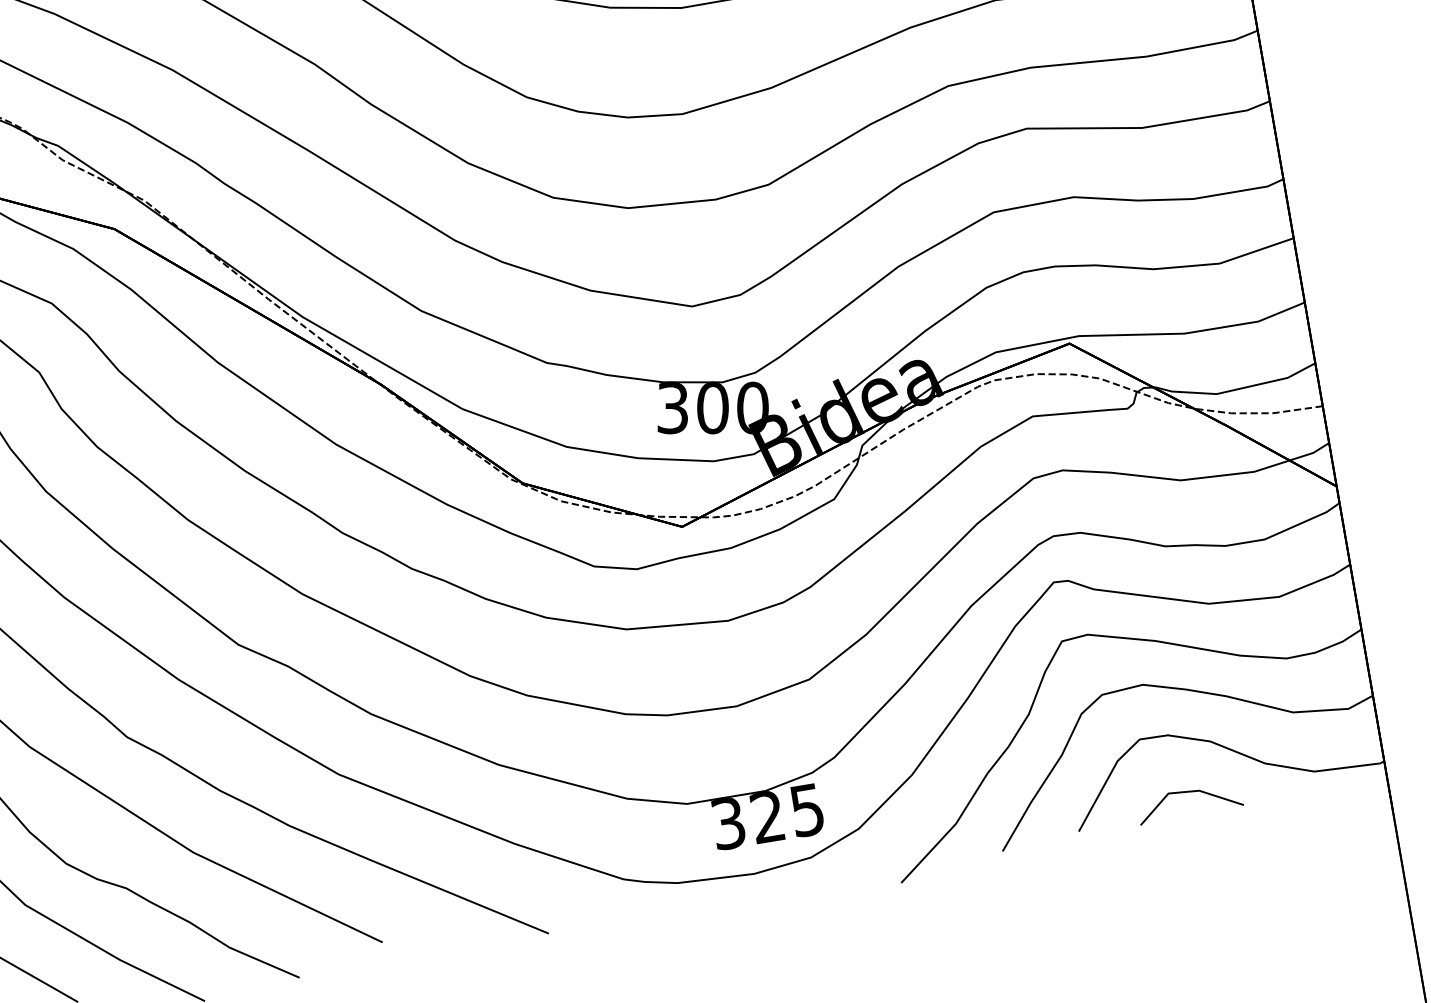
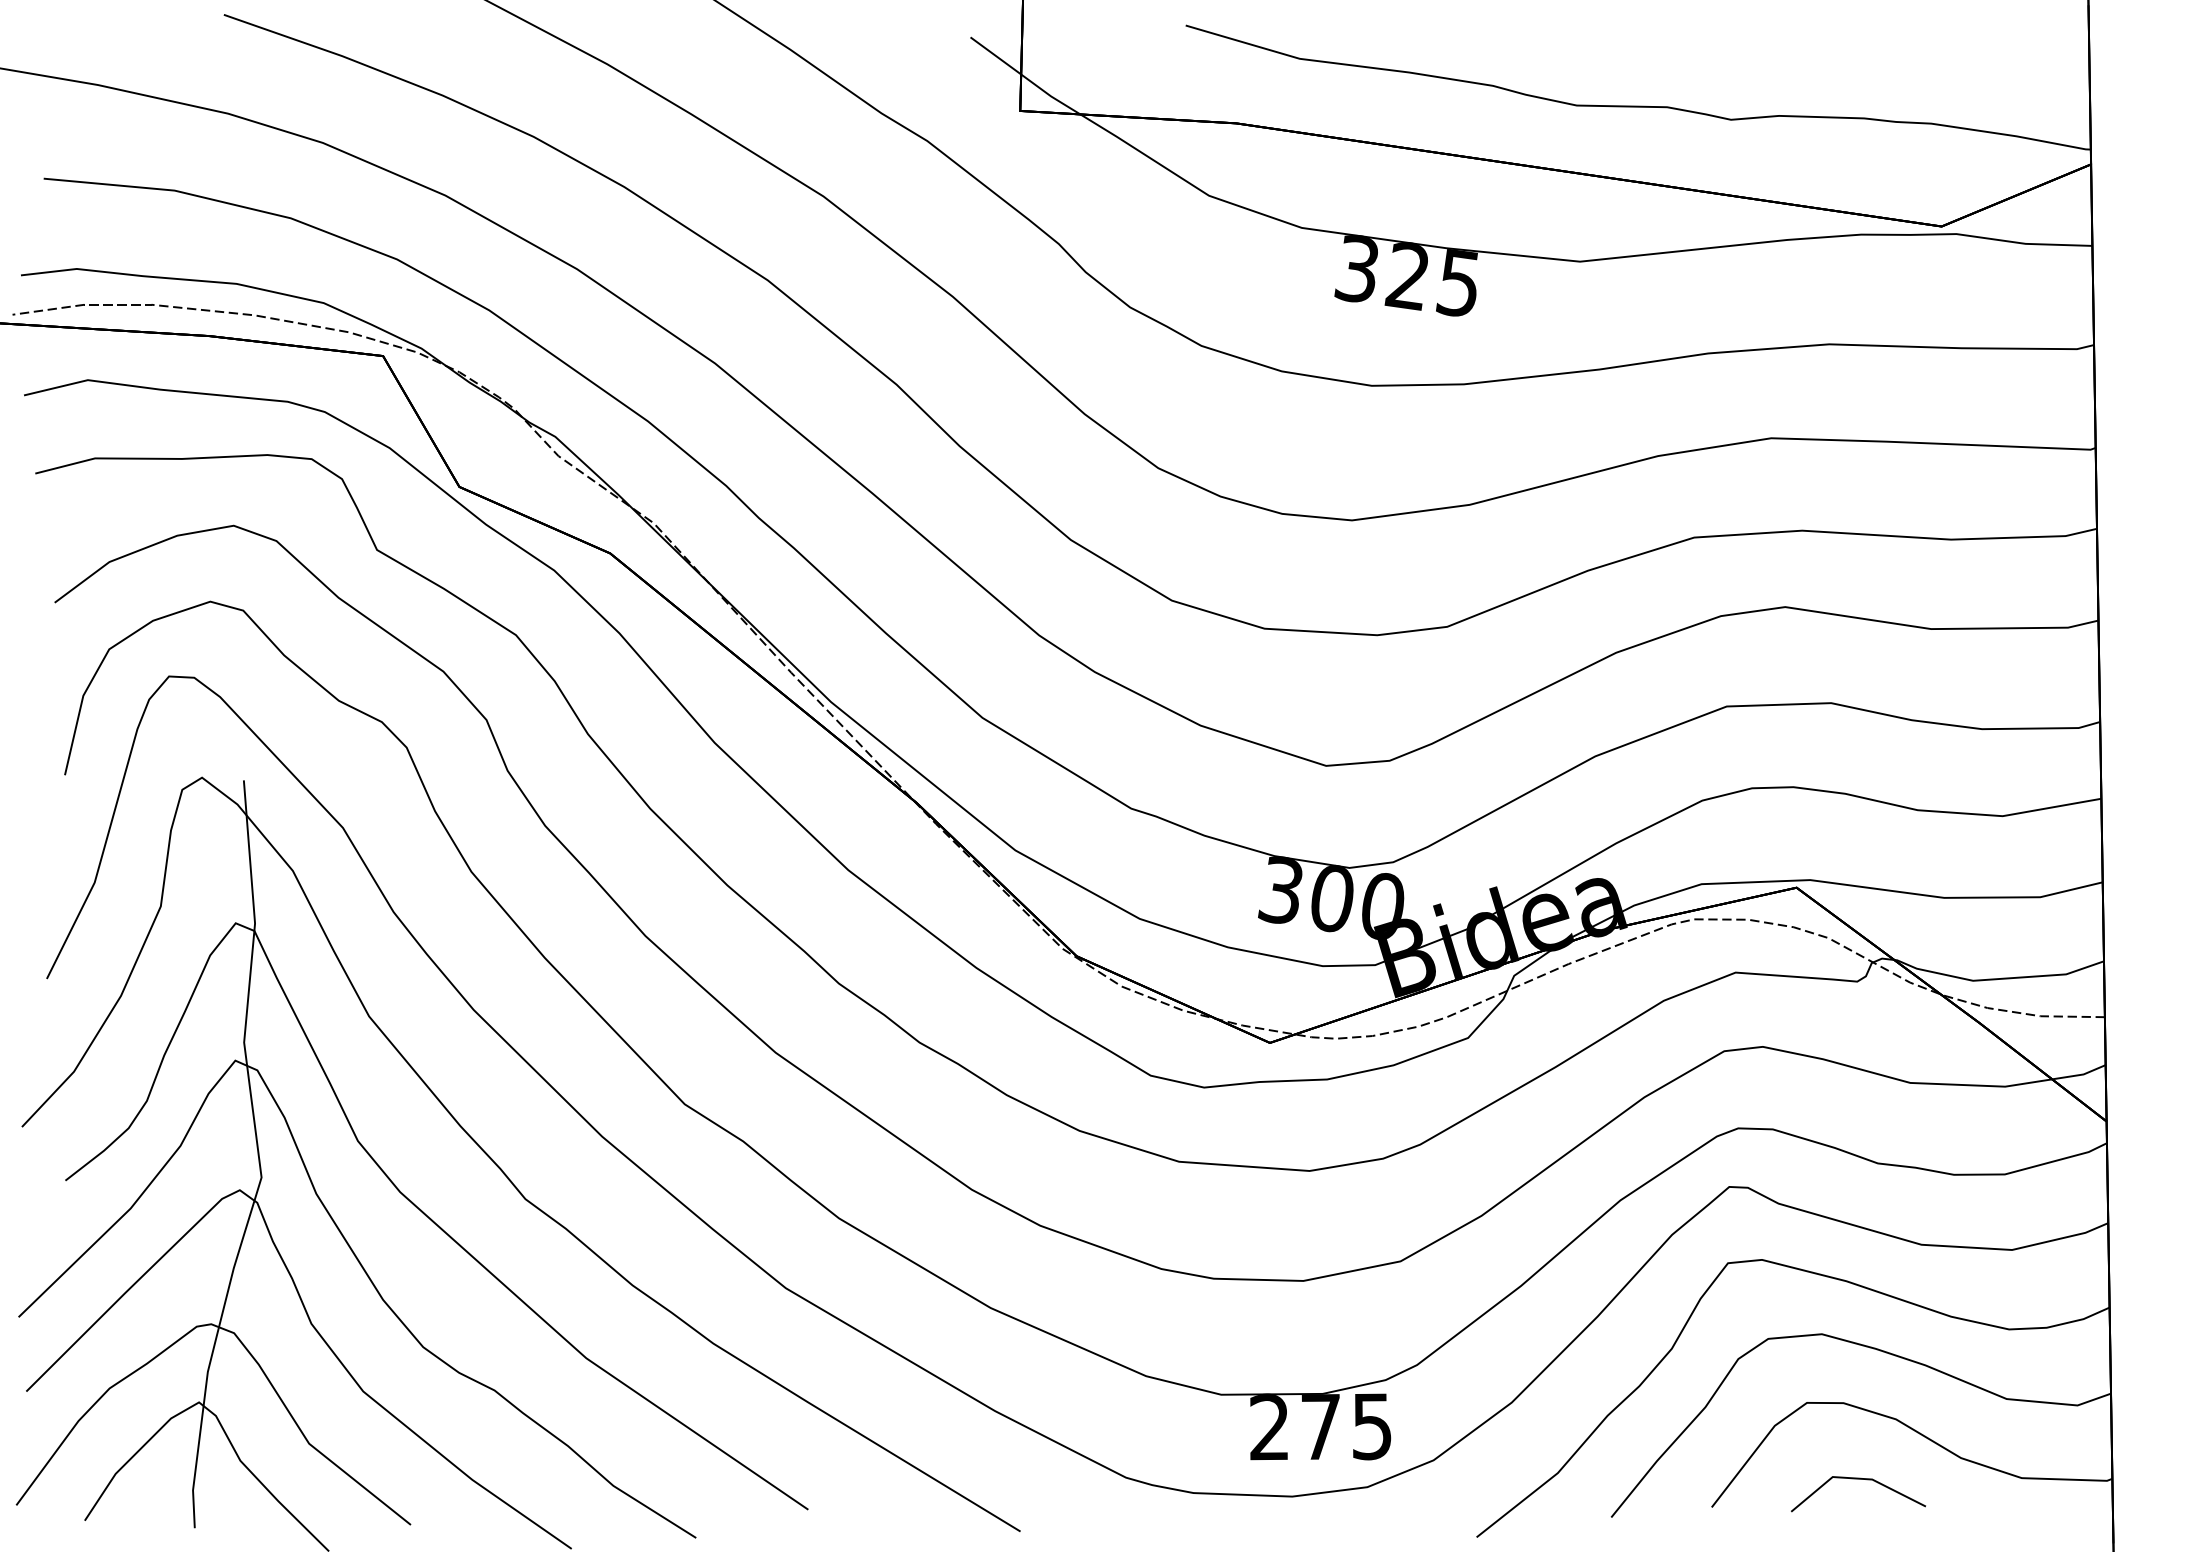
text: (747, 820) -> (1294, 1427), 325 -> 275

